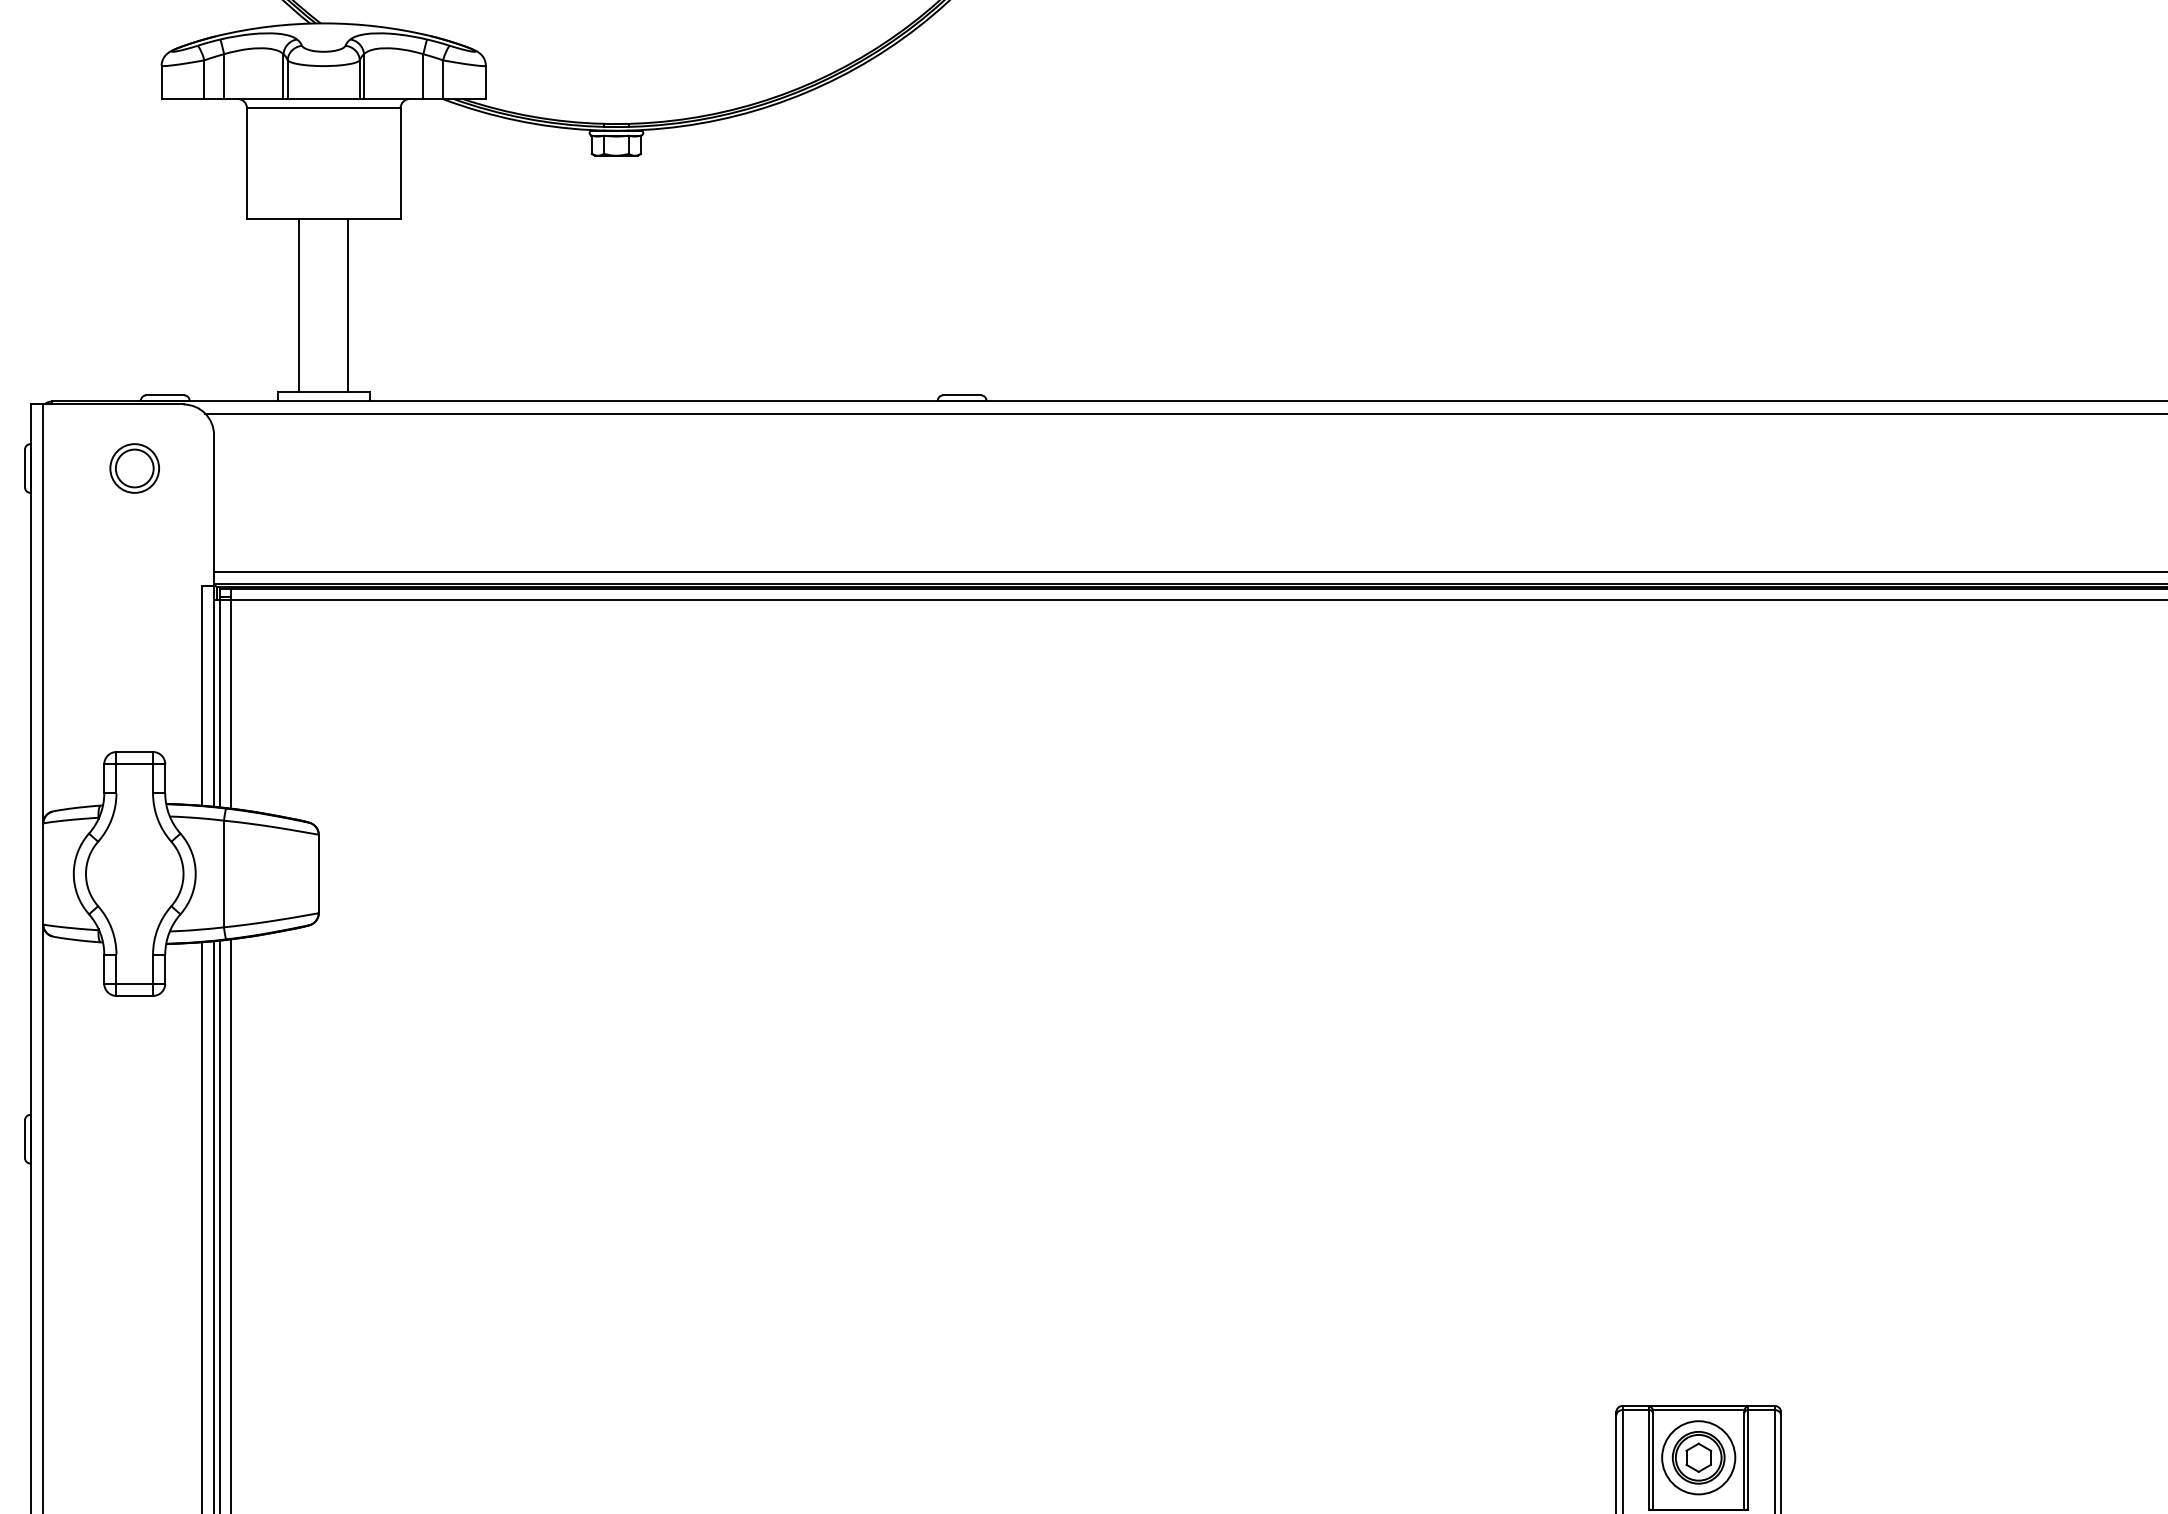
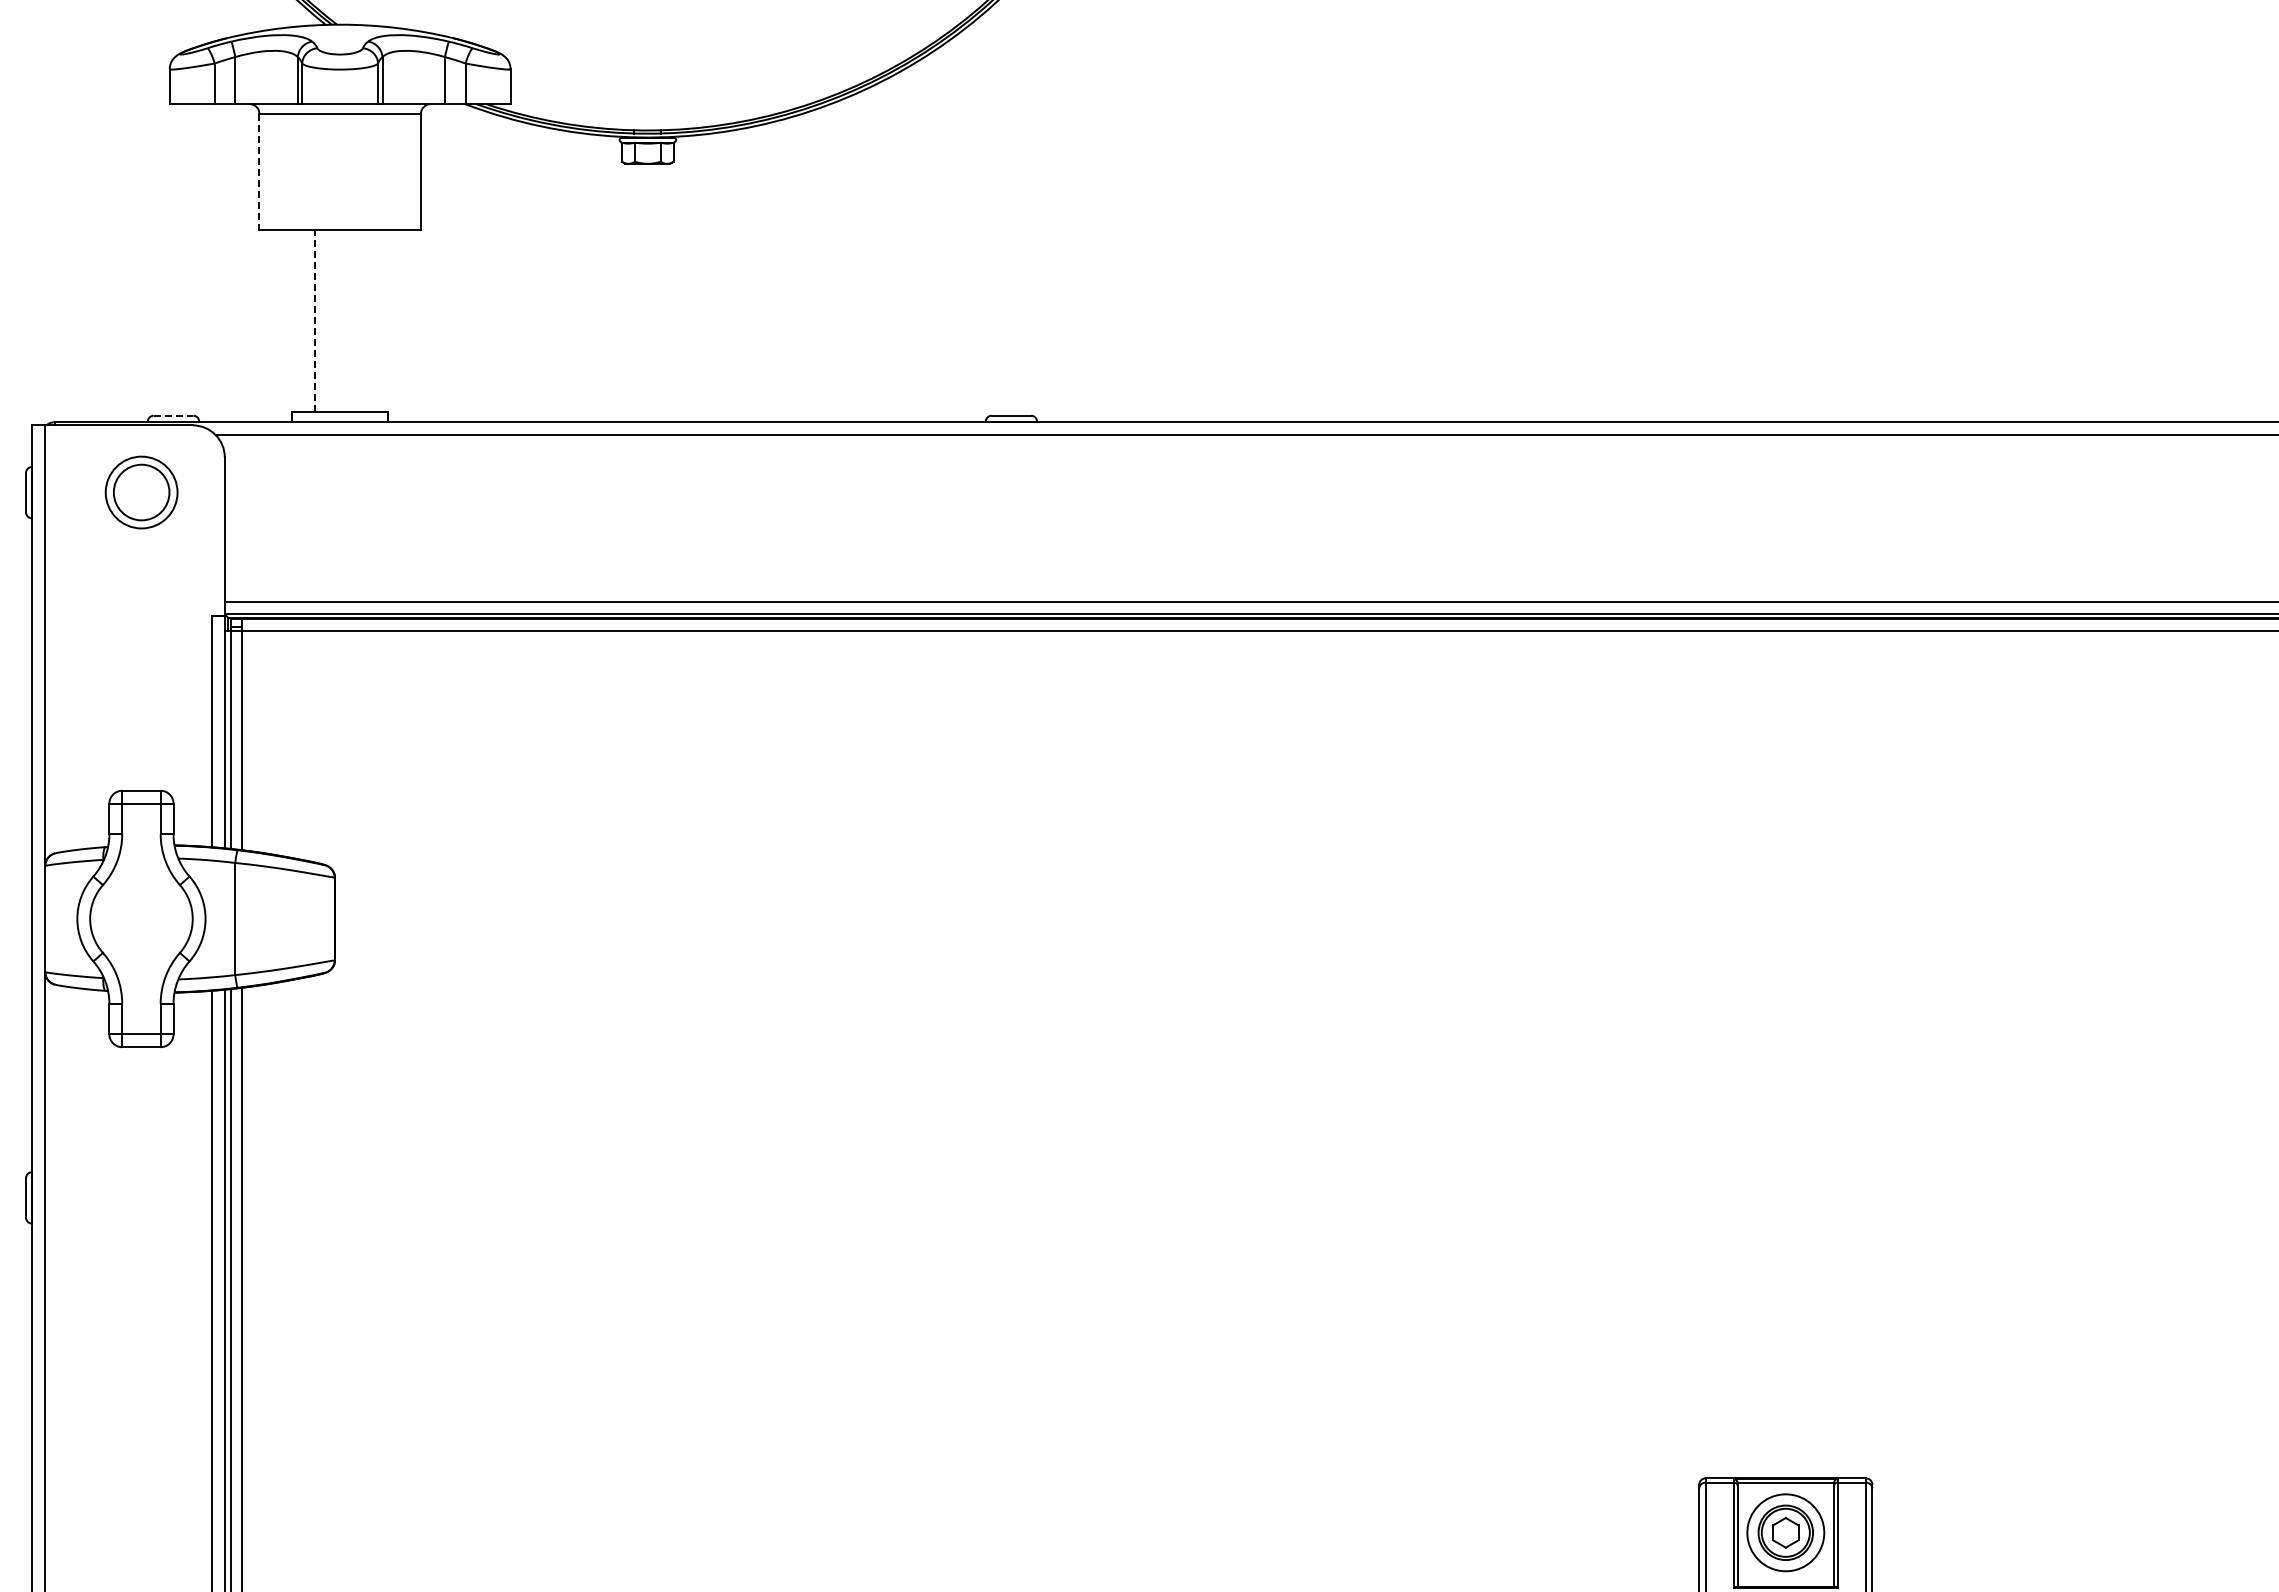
line: (247, 163) -> (259, 172), solid -> dashed
line: (299, 304) -> (314, 320), solid -> dashed
line: (347, 304) -> (365, 320), removed
line: (165, 395) -> (173, 415), solid -> dashed
part: (133, 468) -> (140, 492), size x1.4

